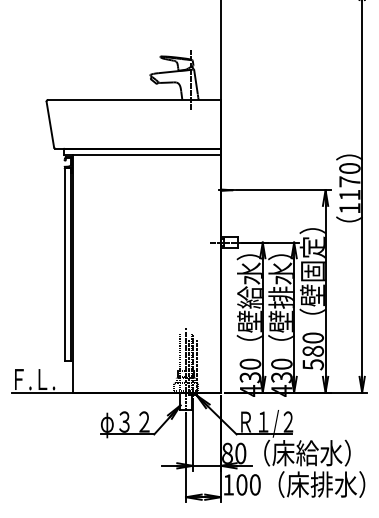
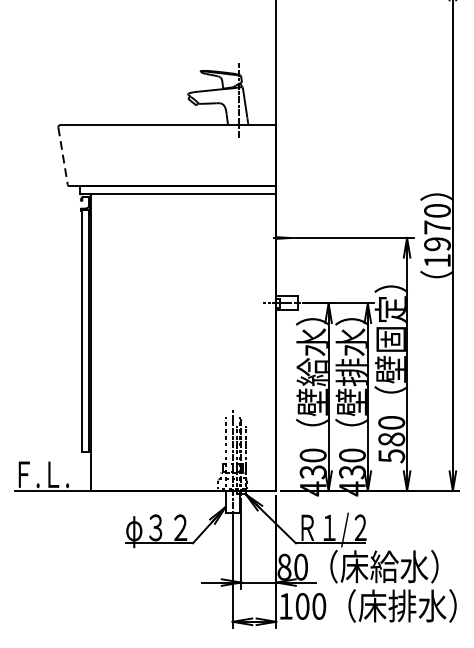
line: (50, 125) -> (63, 157), solid -> dashed
text: (349, 194) -> (437, 243), 1170 -> 1970

